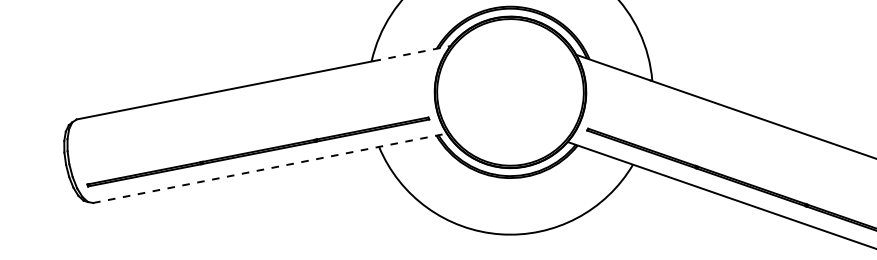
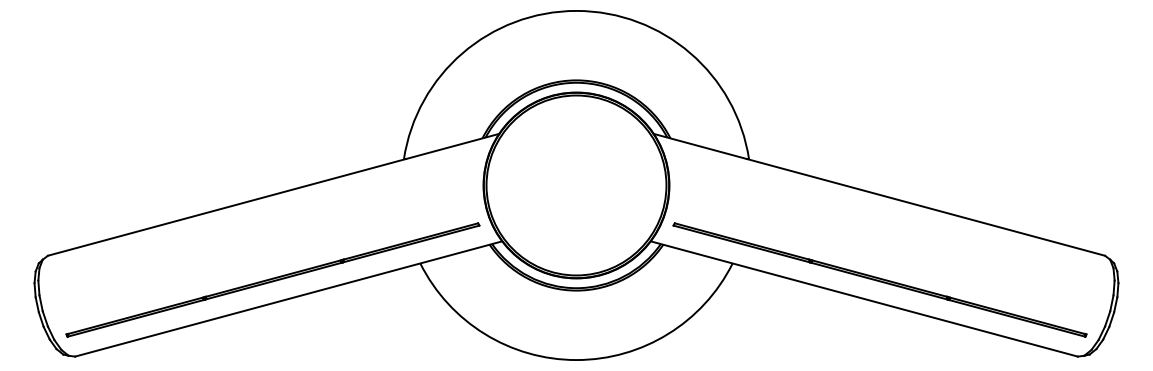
line: (412, 53) -> (453, 146), dashed -> solid
line: (270, 167) -> (289, 298), dashed -> solid

